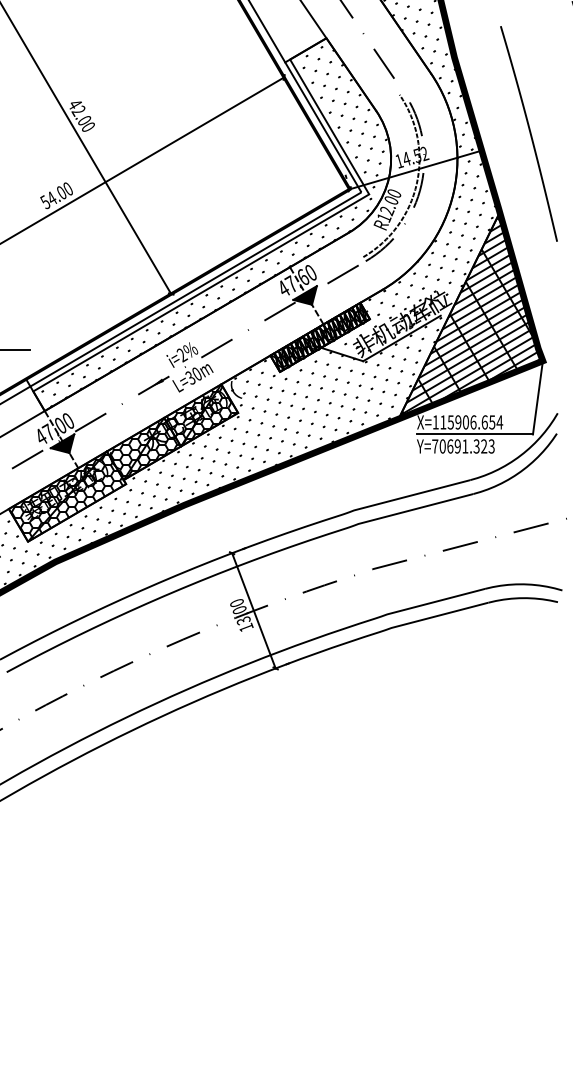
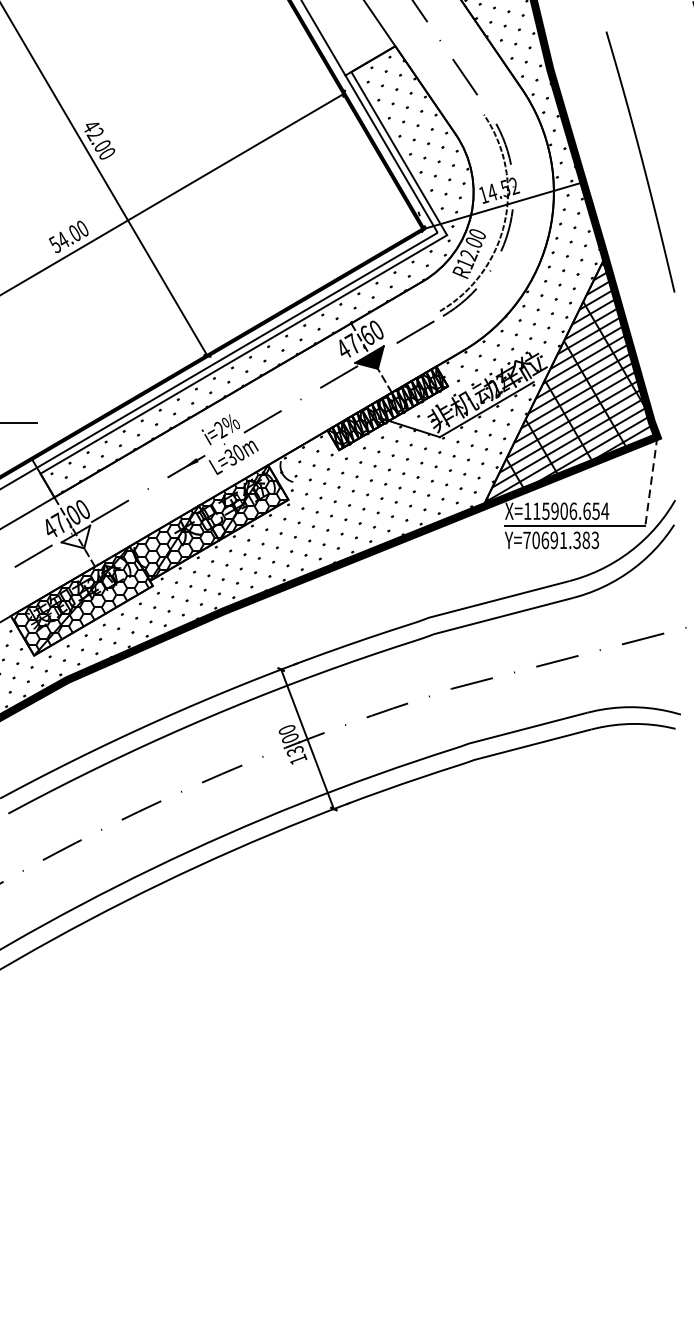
line: (537, 398) -> (650, 482), solid -> dashed
fill: (62, 443) -> (75, 536), removed
text: (484, 446) -> (586, 540), Y=70691.323 -> Y=70691.383

